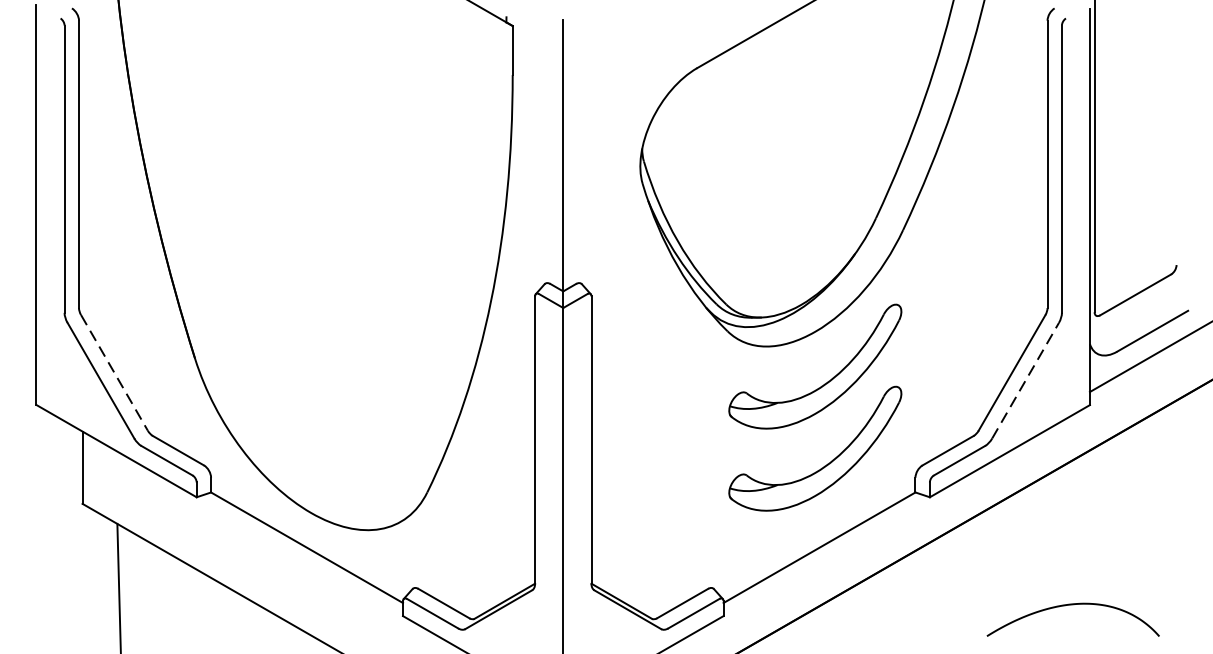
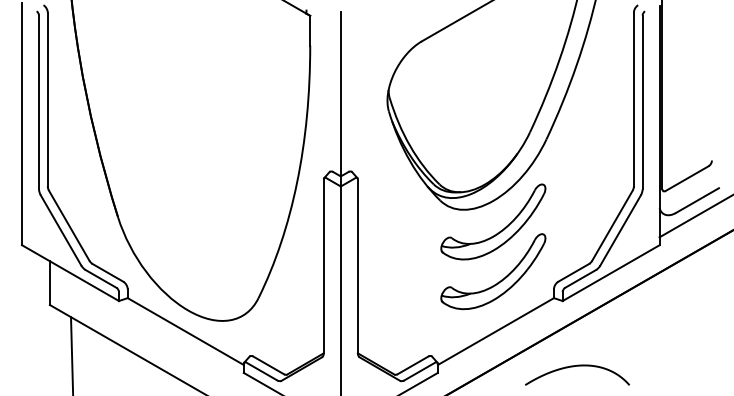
line: (114, 374) -> (69, 226), dashed -> solid
line: (1025, 380) -> (620, 230), dashed -> solid
curve: (1073, 605) -> (577, 366), moved

